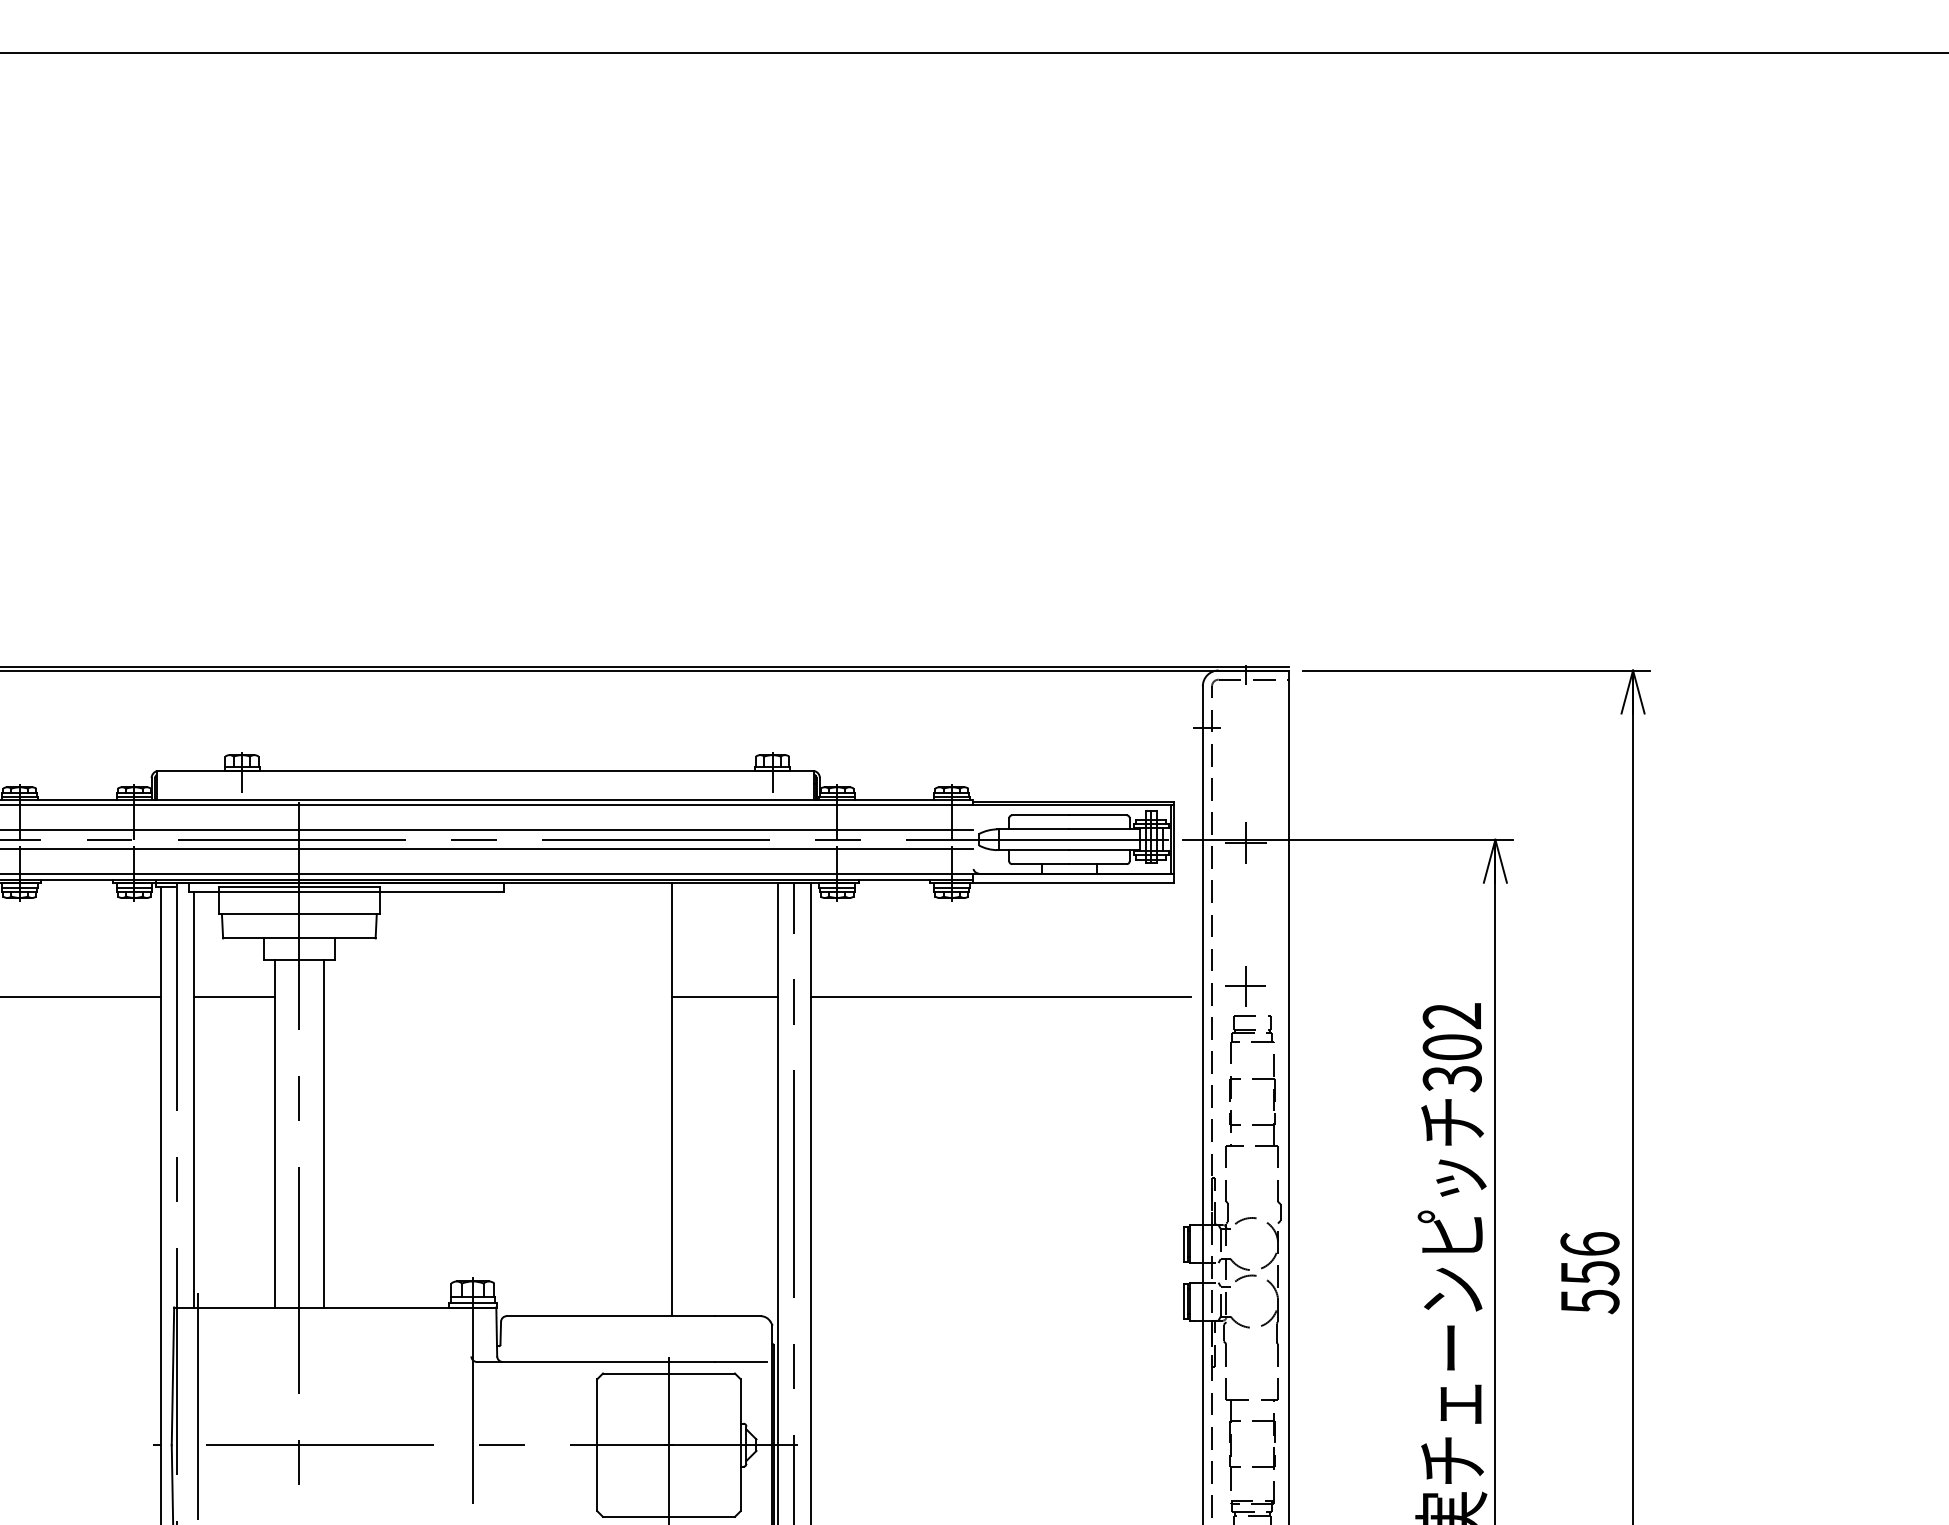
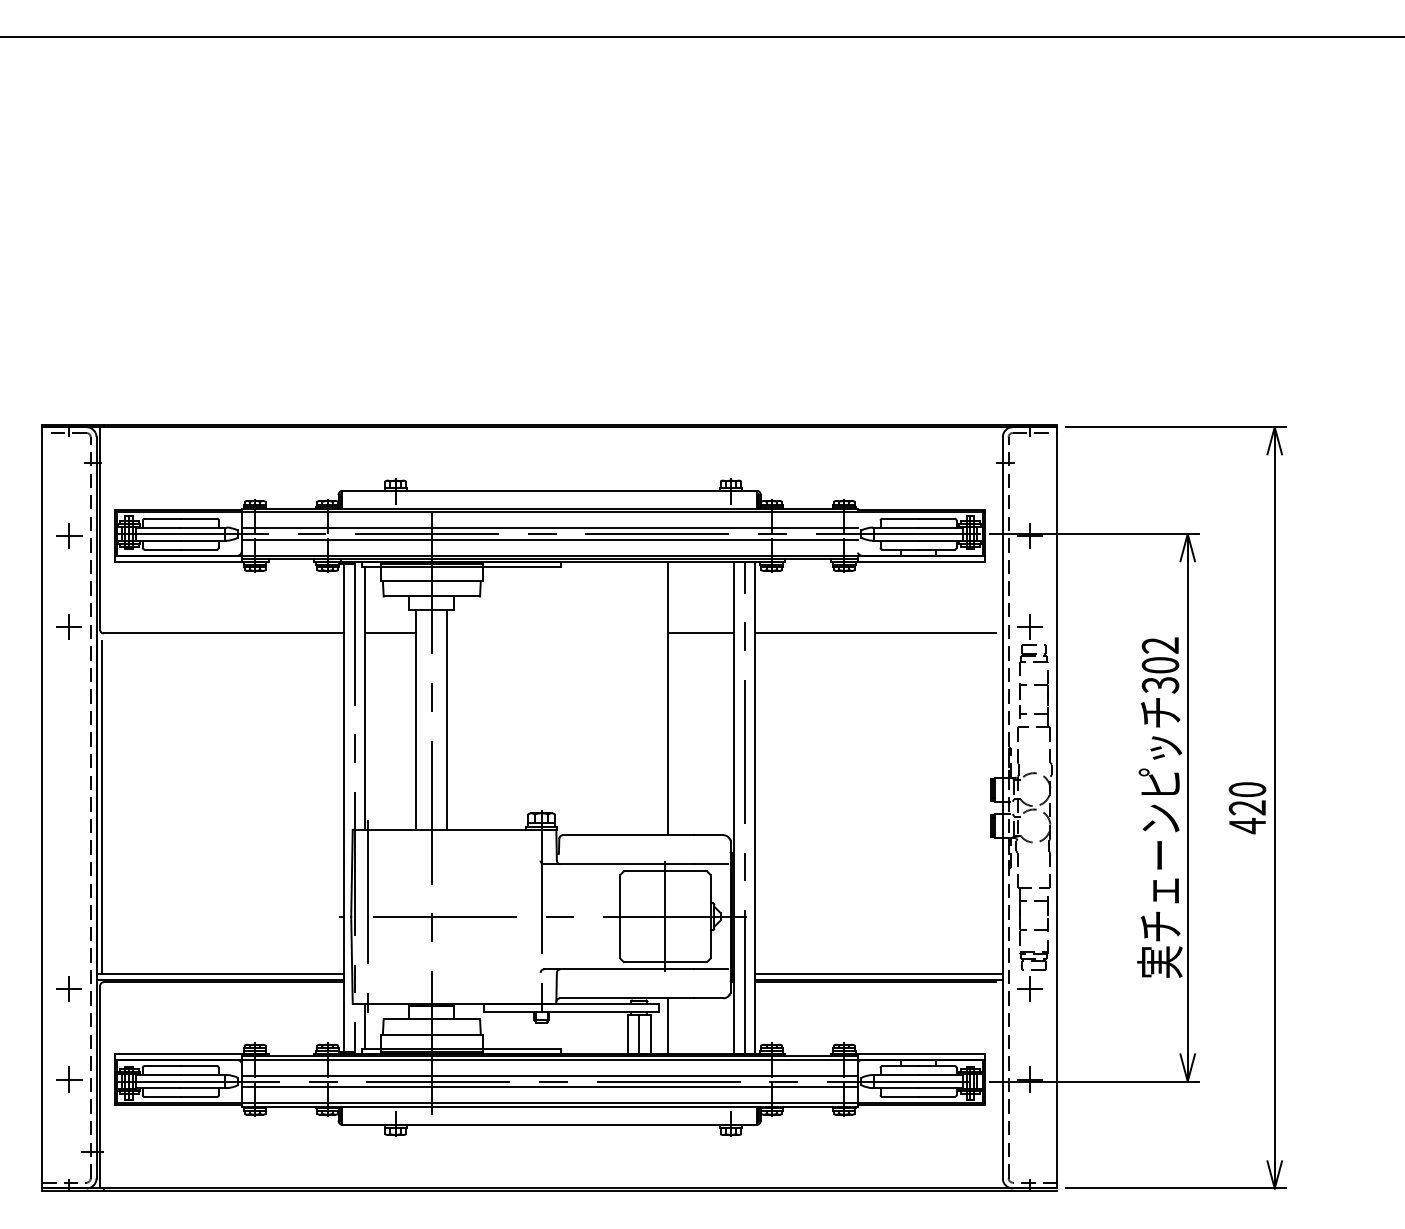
text: (1589, 1273) -> (1247, 808), 556 -> 420

